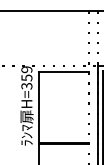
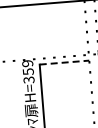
line: (63, 71) -> (64, 62), solid -> dashed

